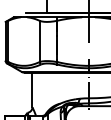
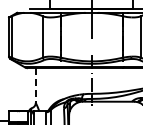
line: (32, 90) -> (35, 86), solid -> dashed

